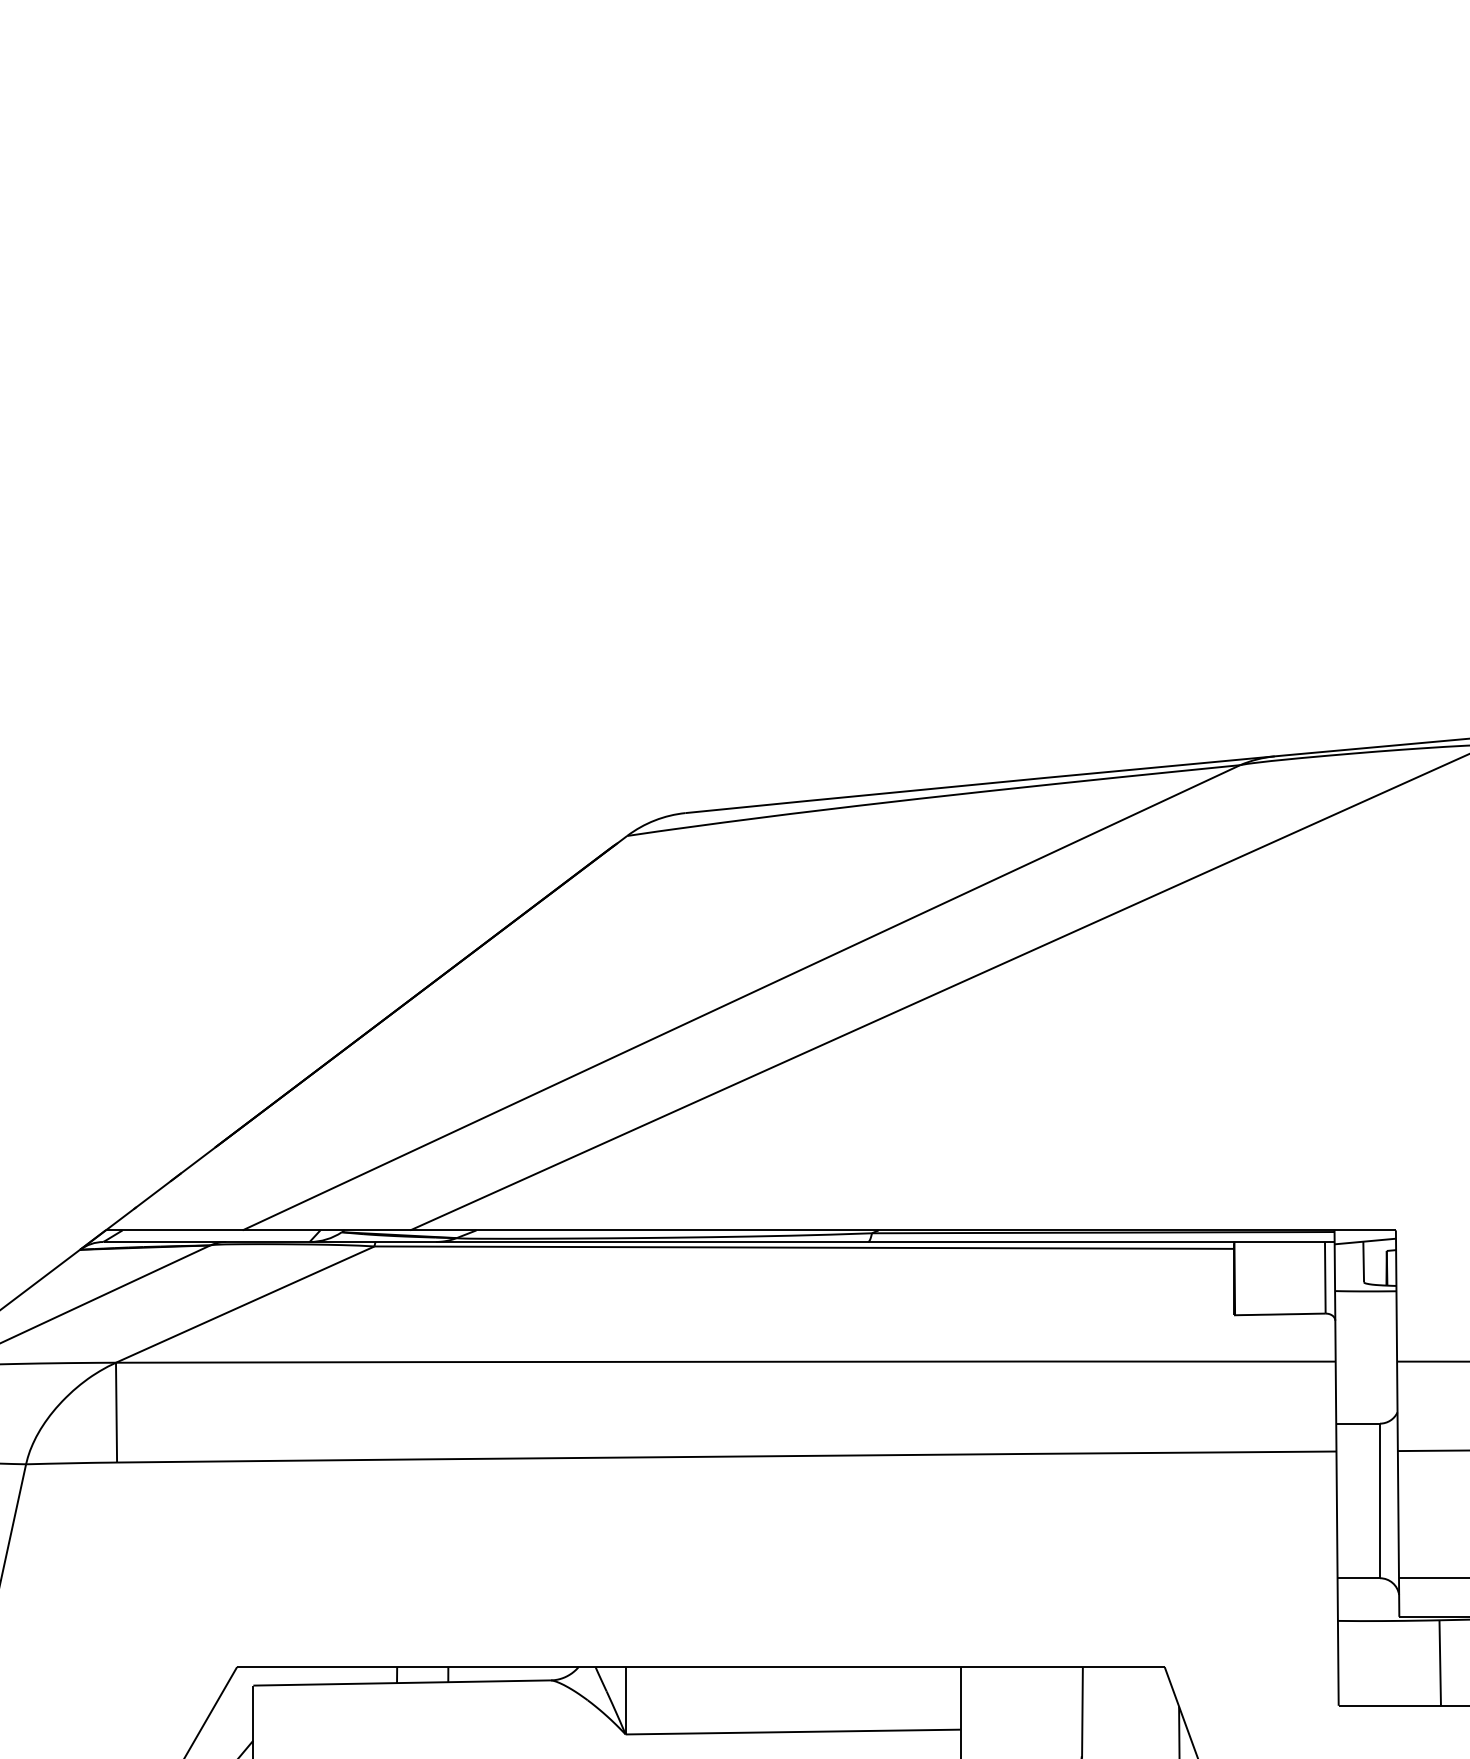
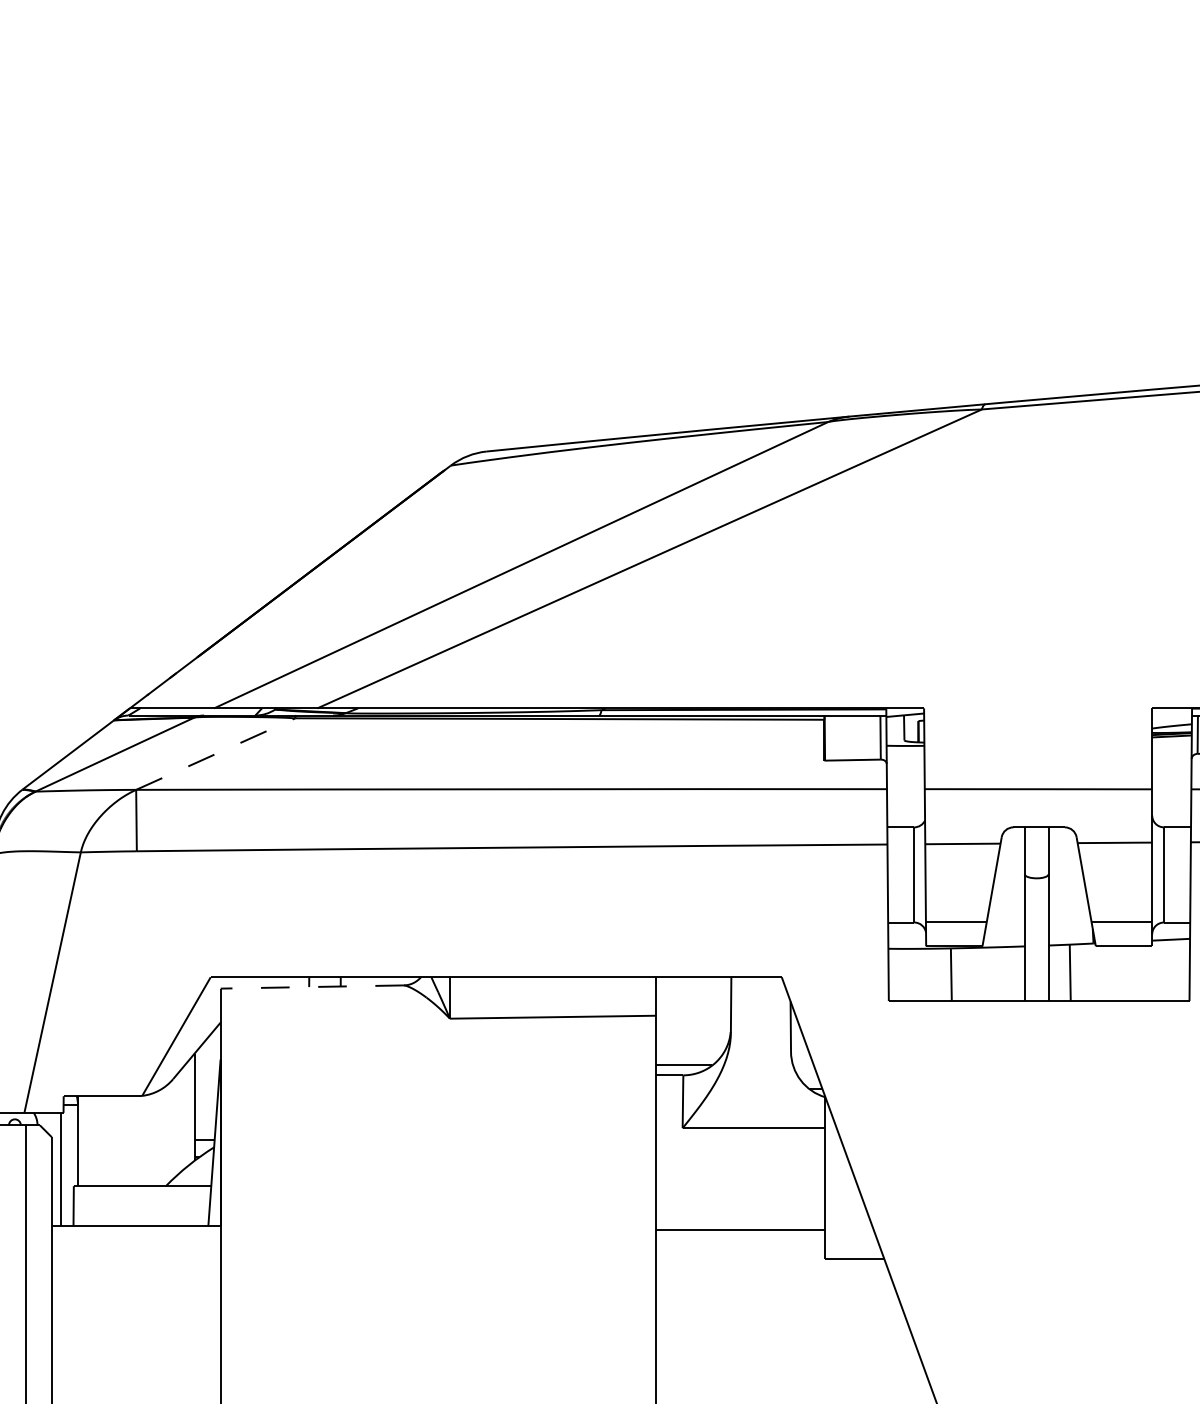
line: (246, 1303) -> (216, 753), solid -> dashed
line: (402, 1683) -> (312, 987), solid -> dashed

